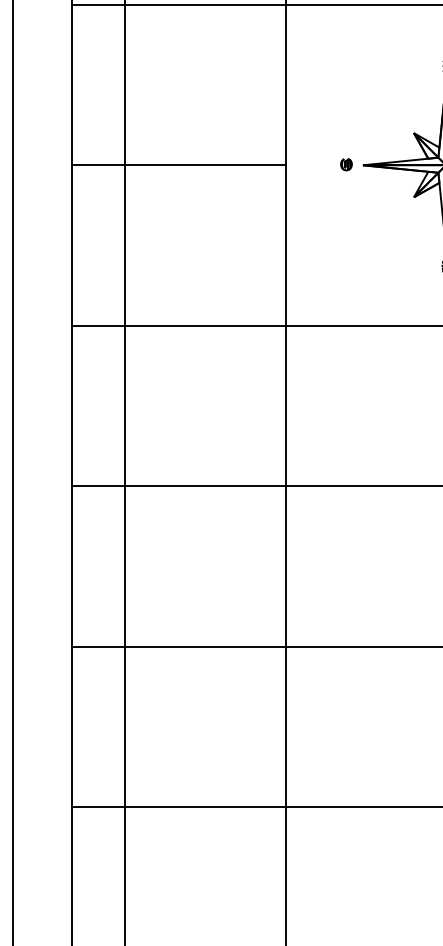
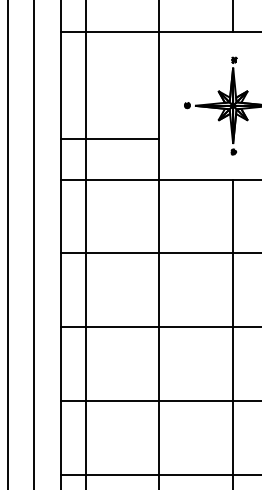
line: (179, 164) -> (110, 138), moved

